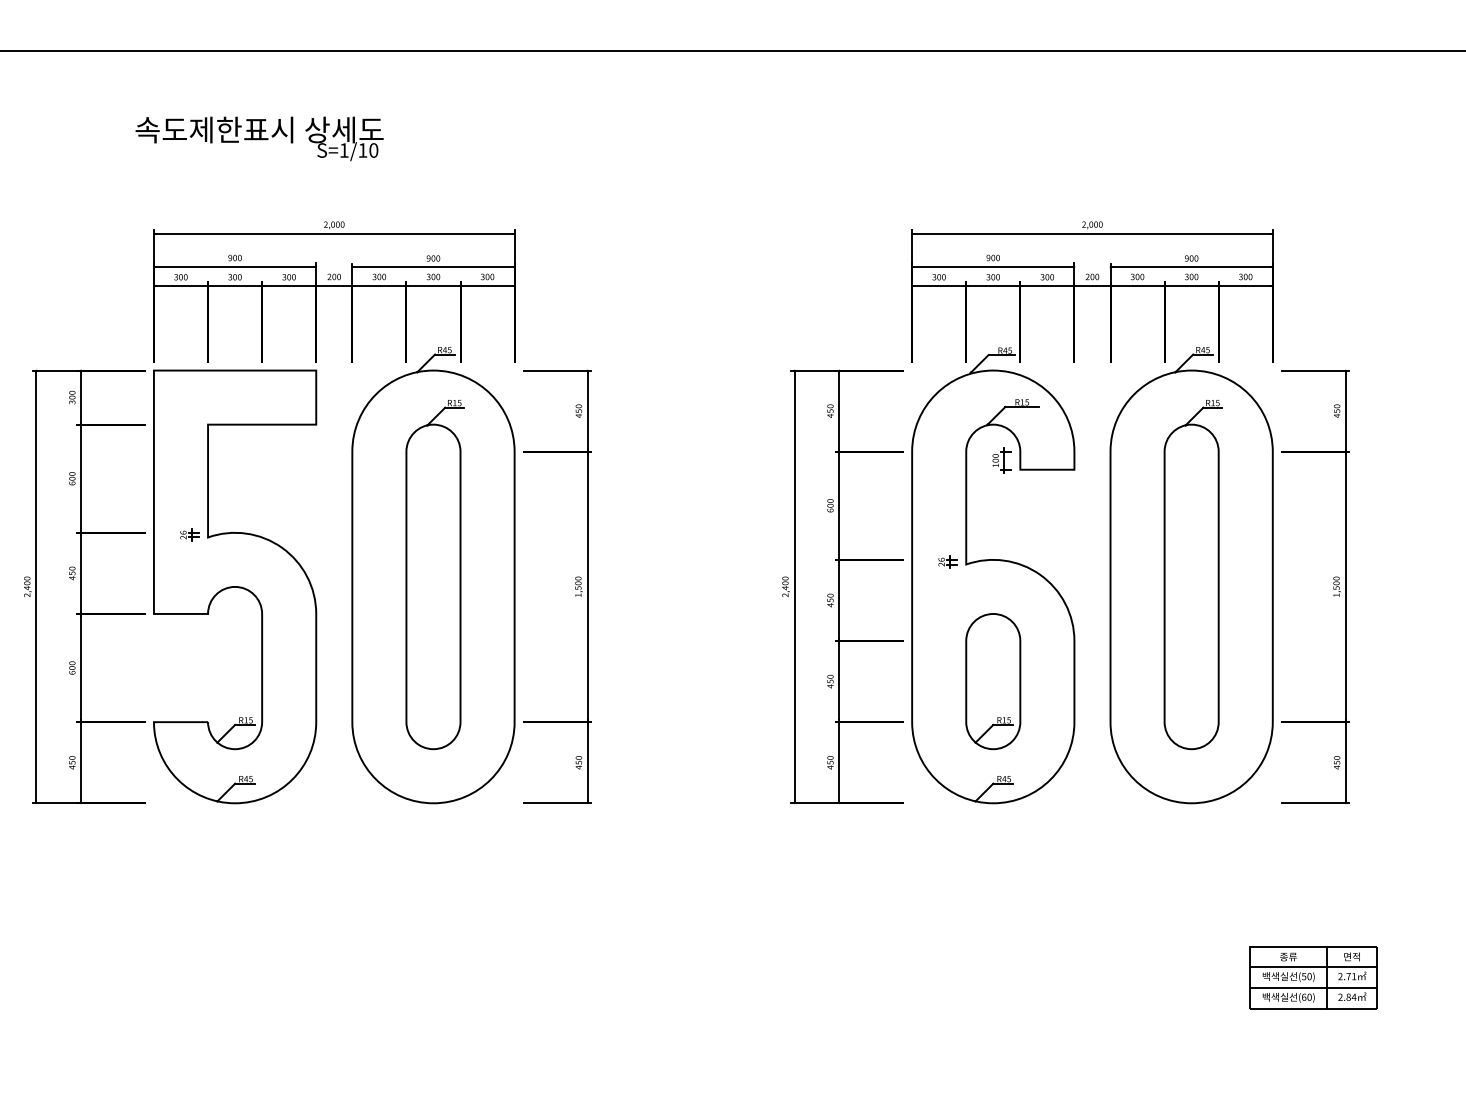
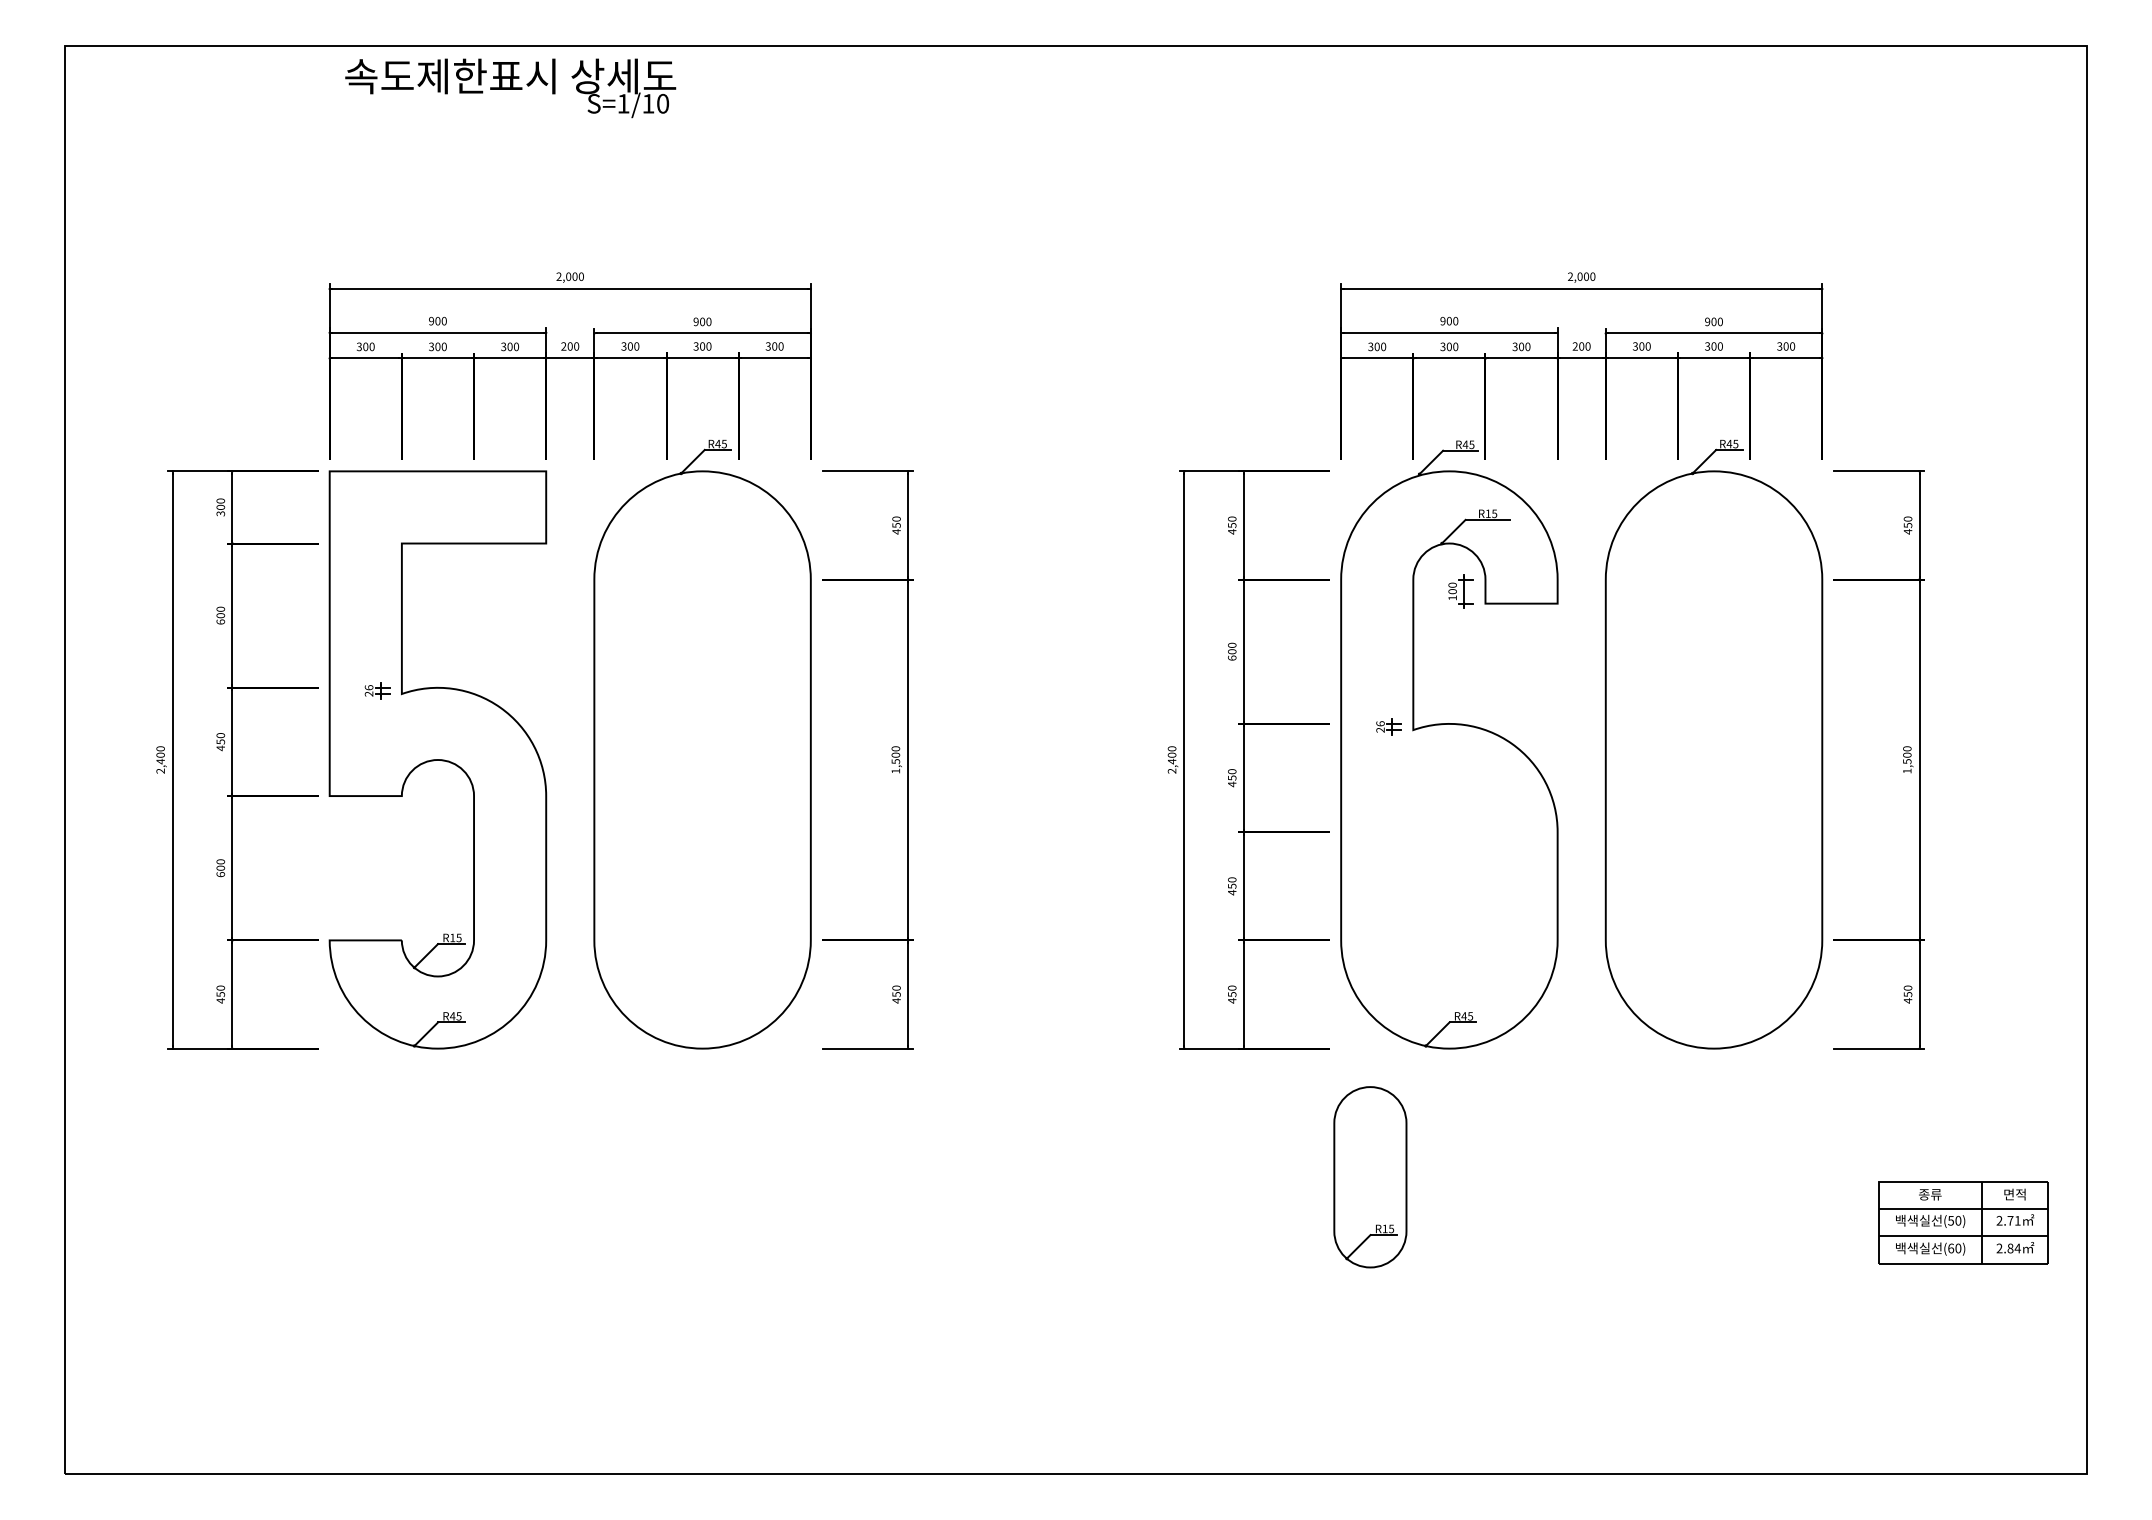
text: (259, 139) -> (510, 88), moved
part: (434, 574) -> (704, 743), removed
part: (1192, 574) -> (1715, 743), removed
part: (993, 681) -> (1370, 1177), moved
part: (1313, 977) -> (1963, 1222), moved

